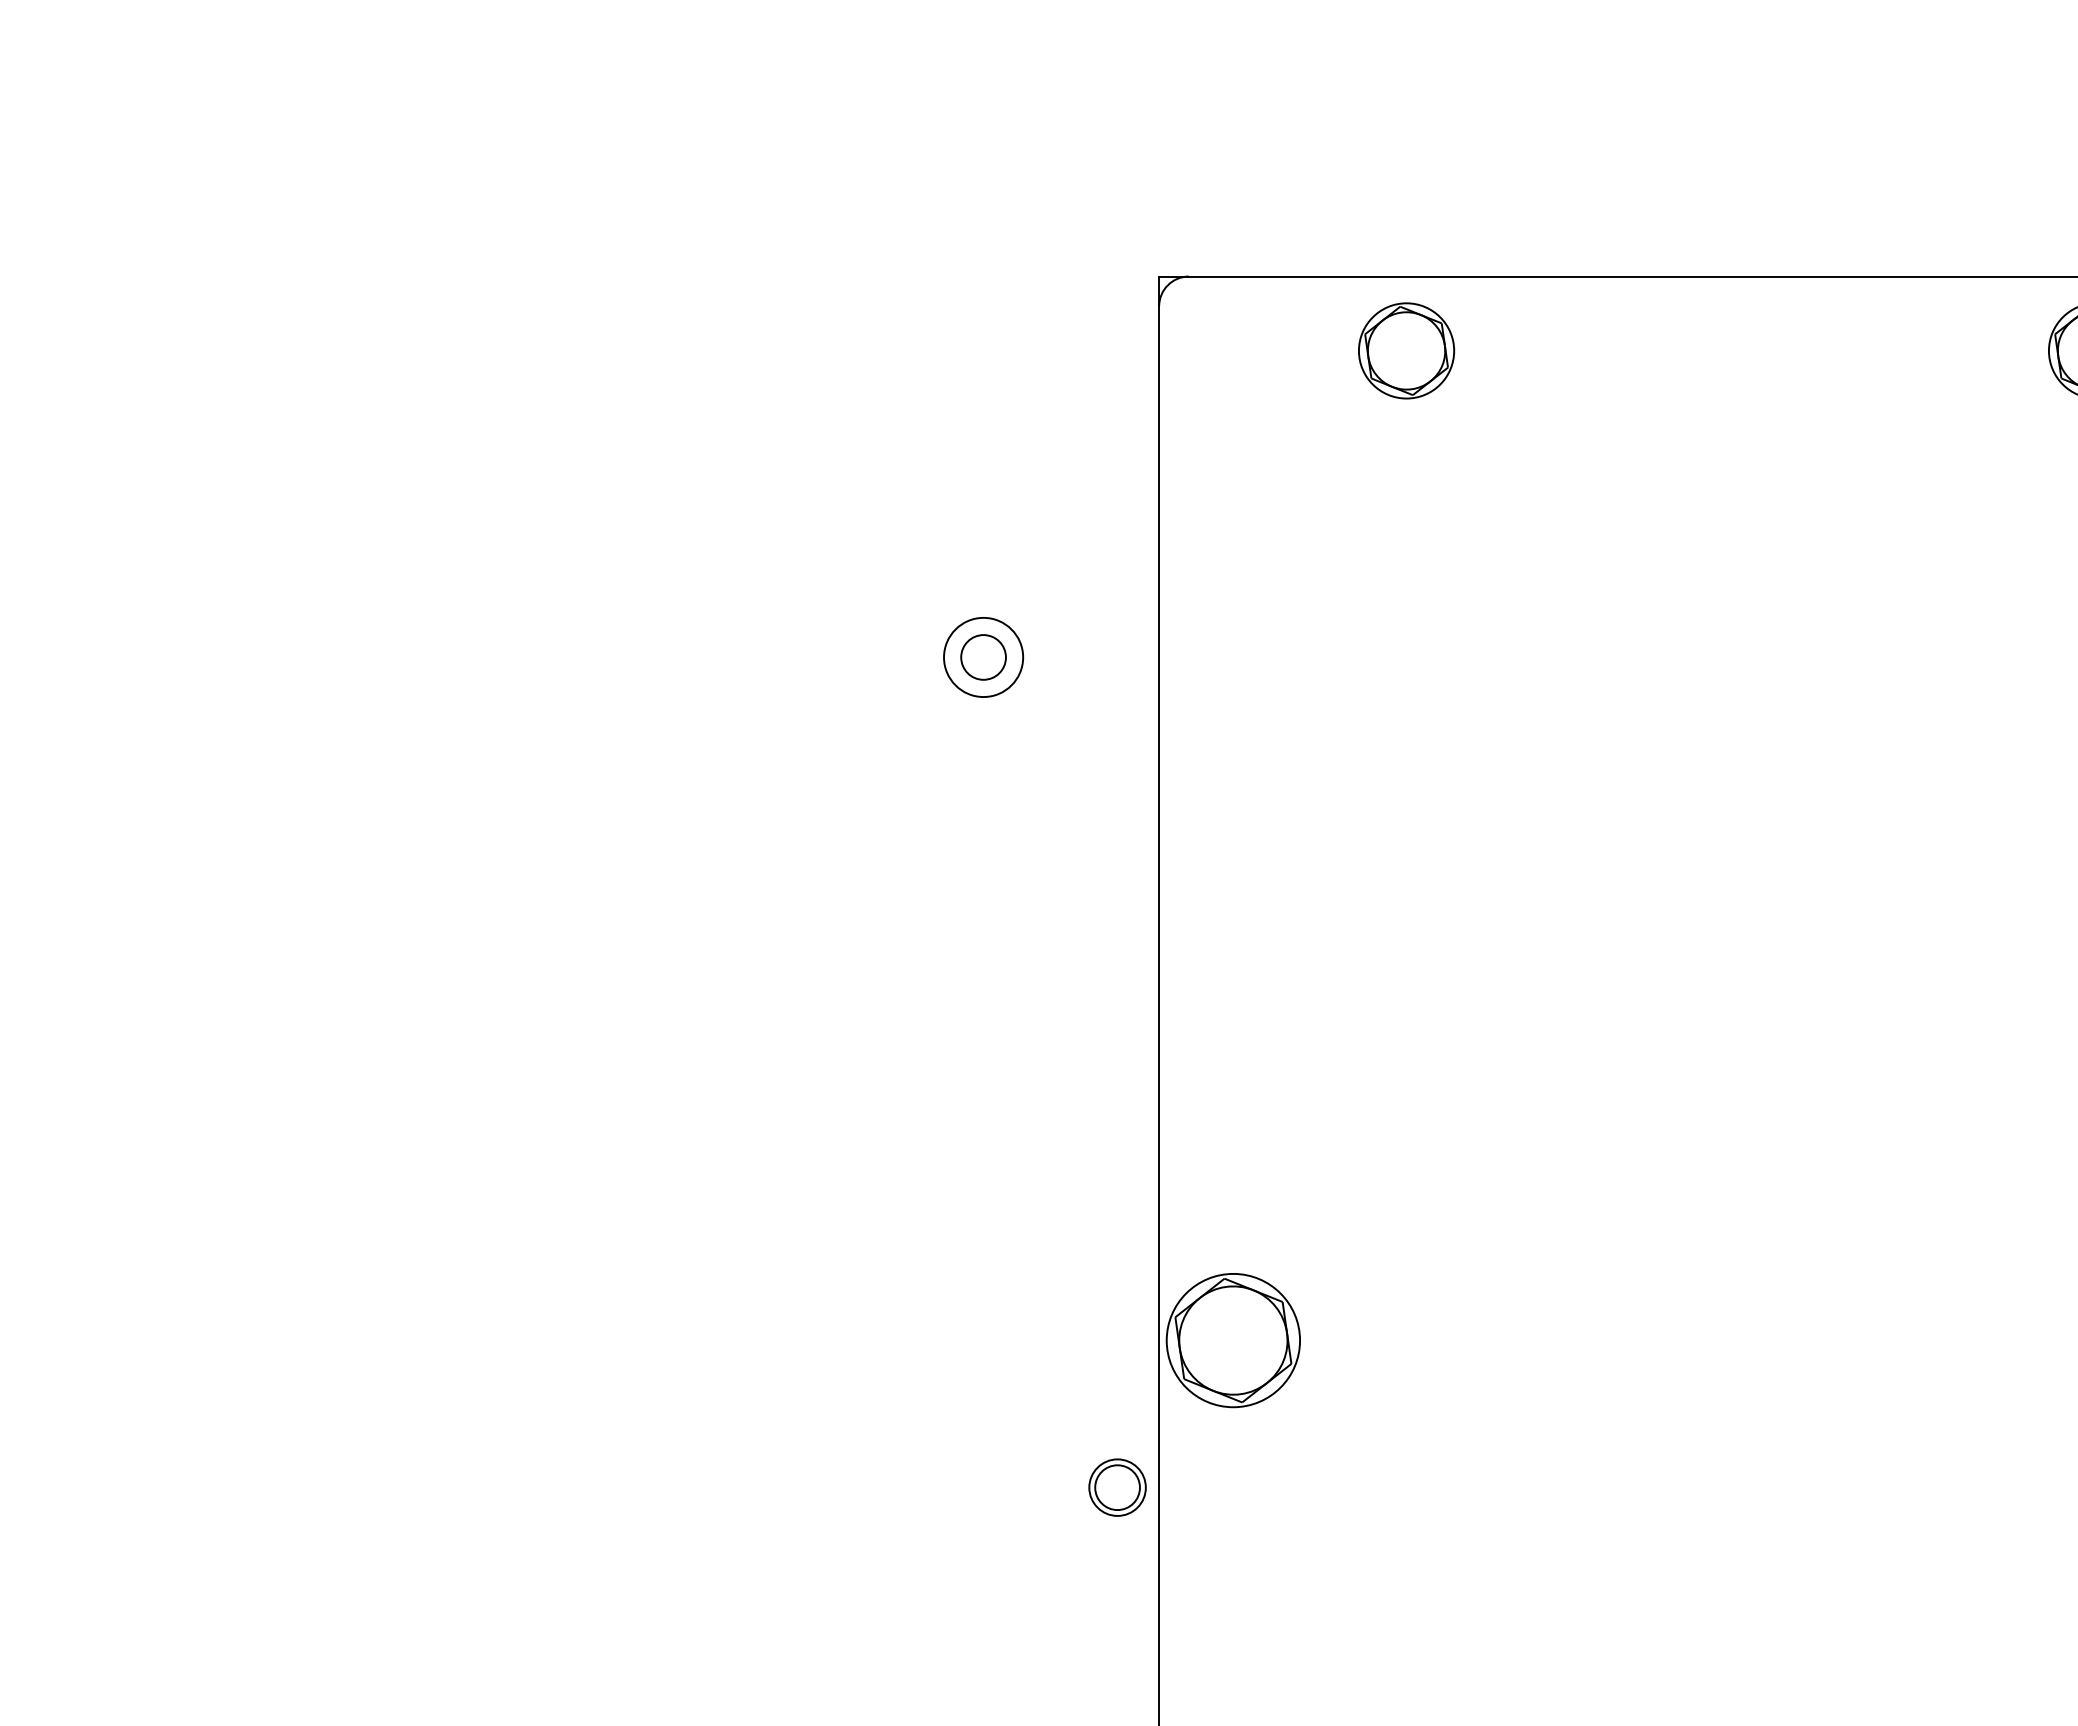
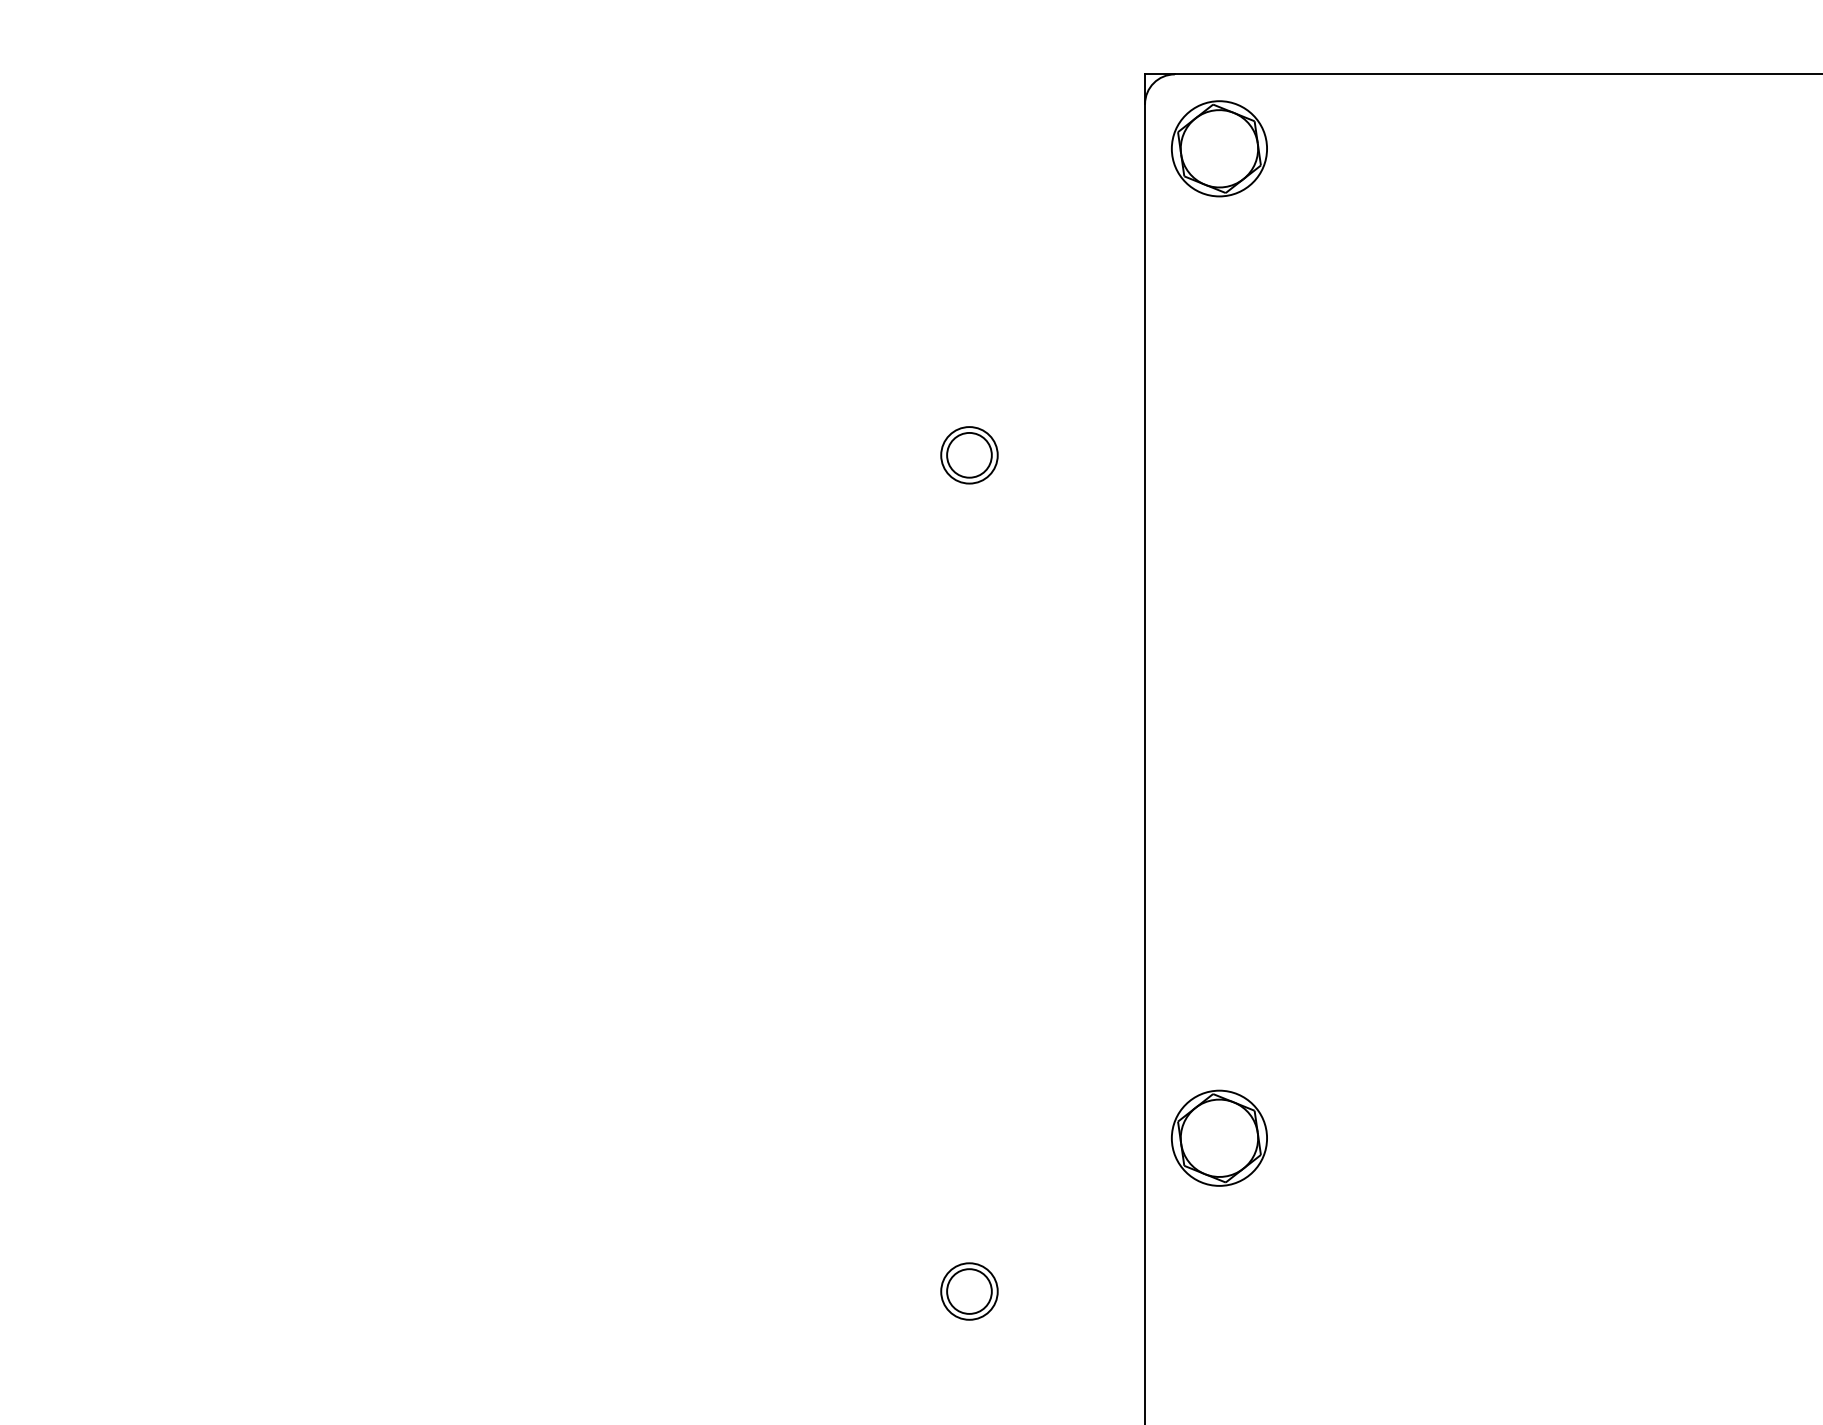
part: (1406, 350) -> (1219, 148), moved
circle: (983, 657) -> (969, 455), size x0.71
part: (1233, 1339) -> (1219, 1137), size x0.71
part: (1117, 1487) -> (969, 1291), moved

